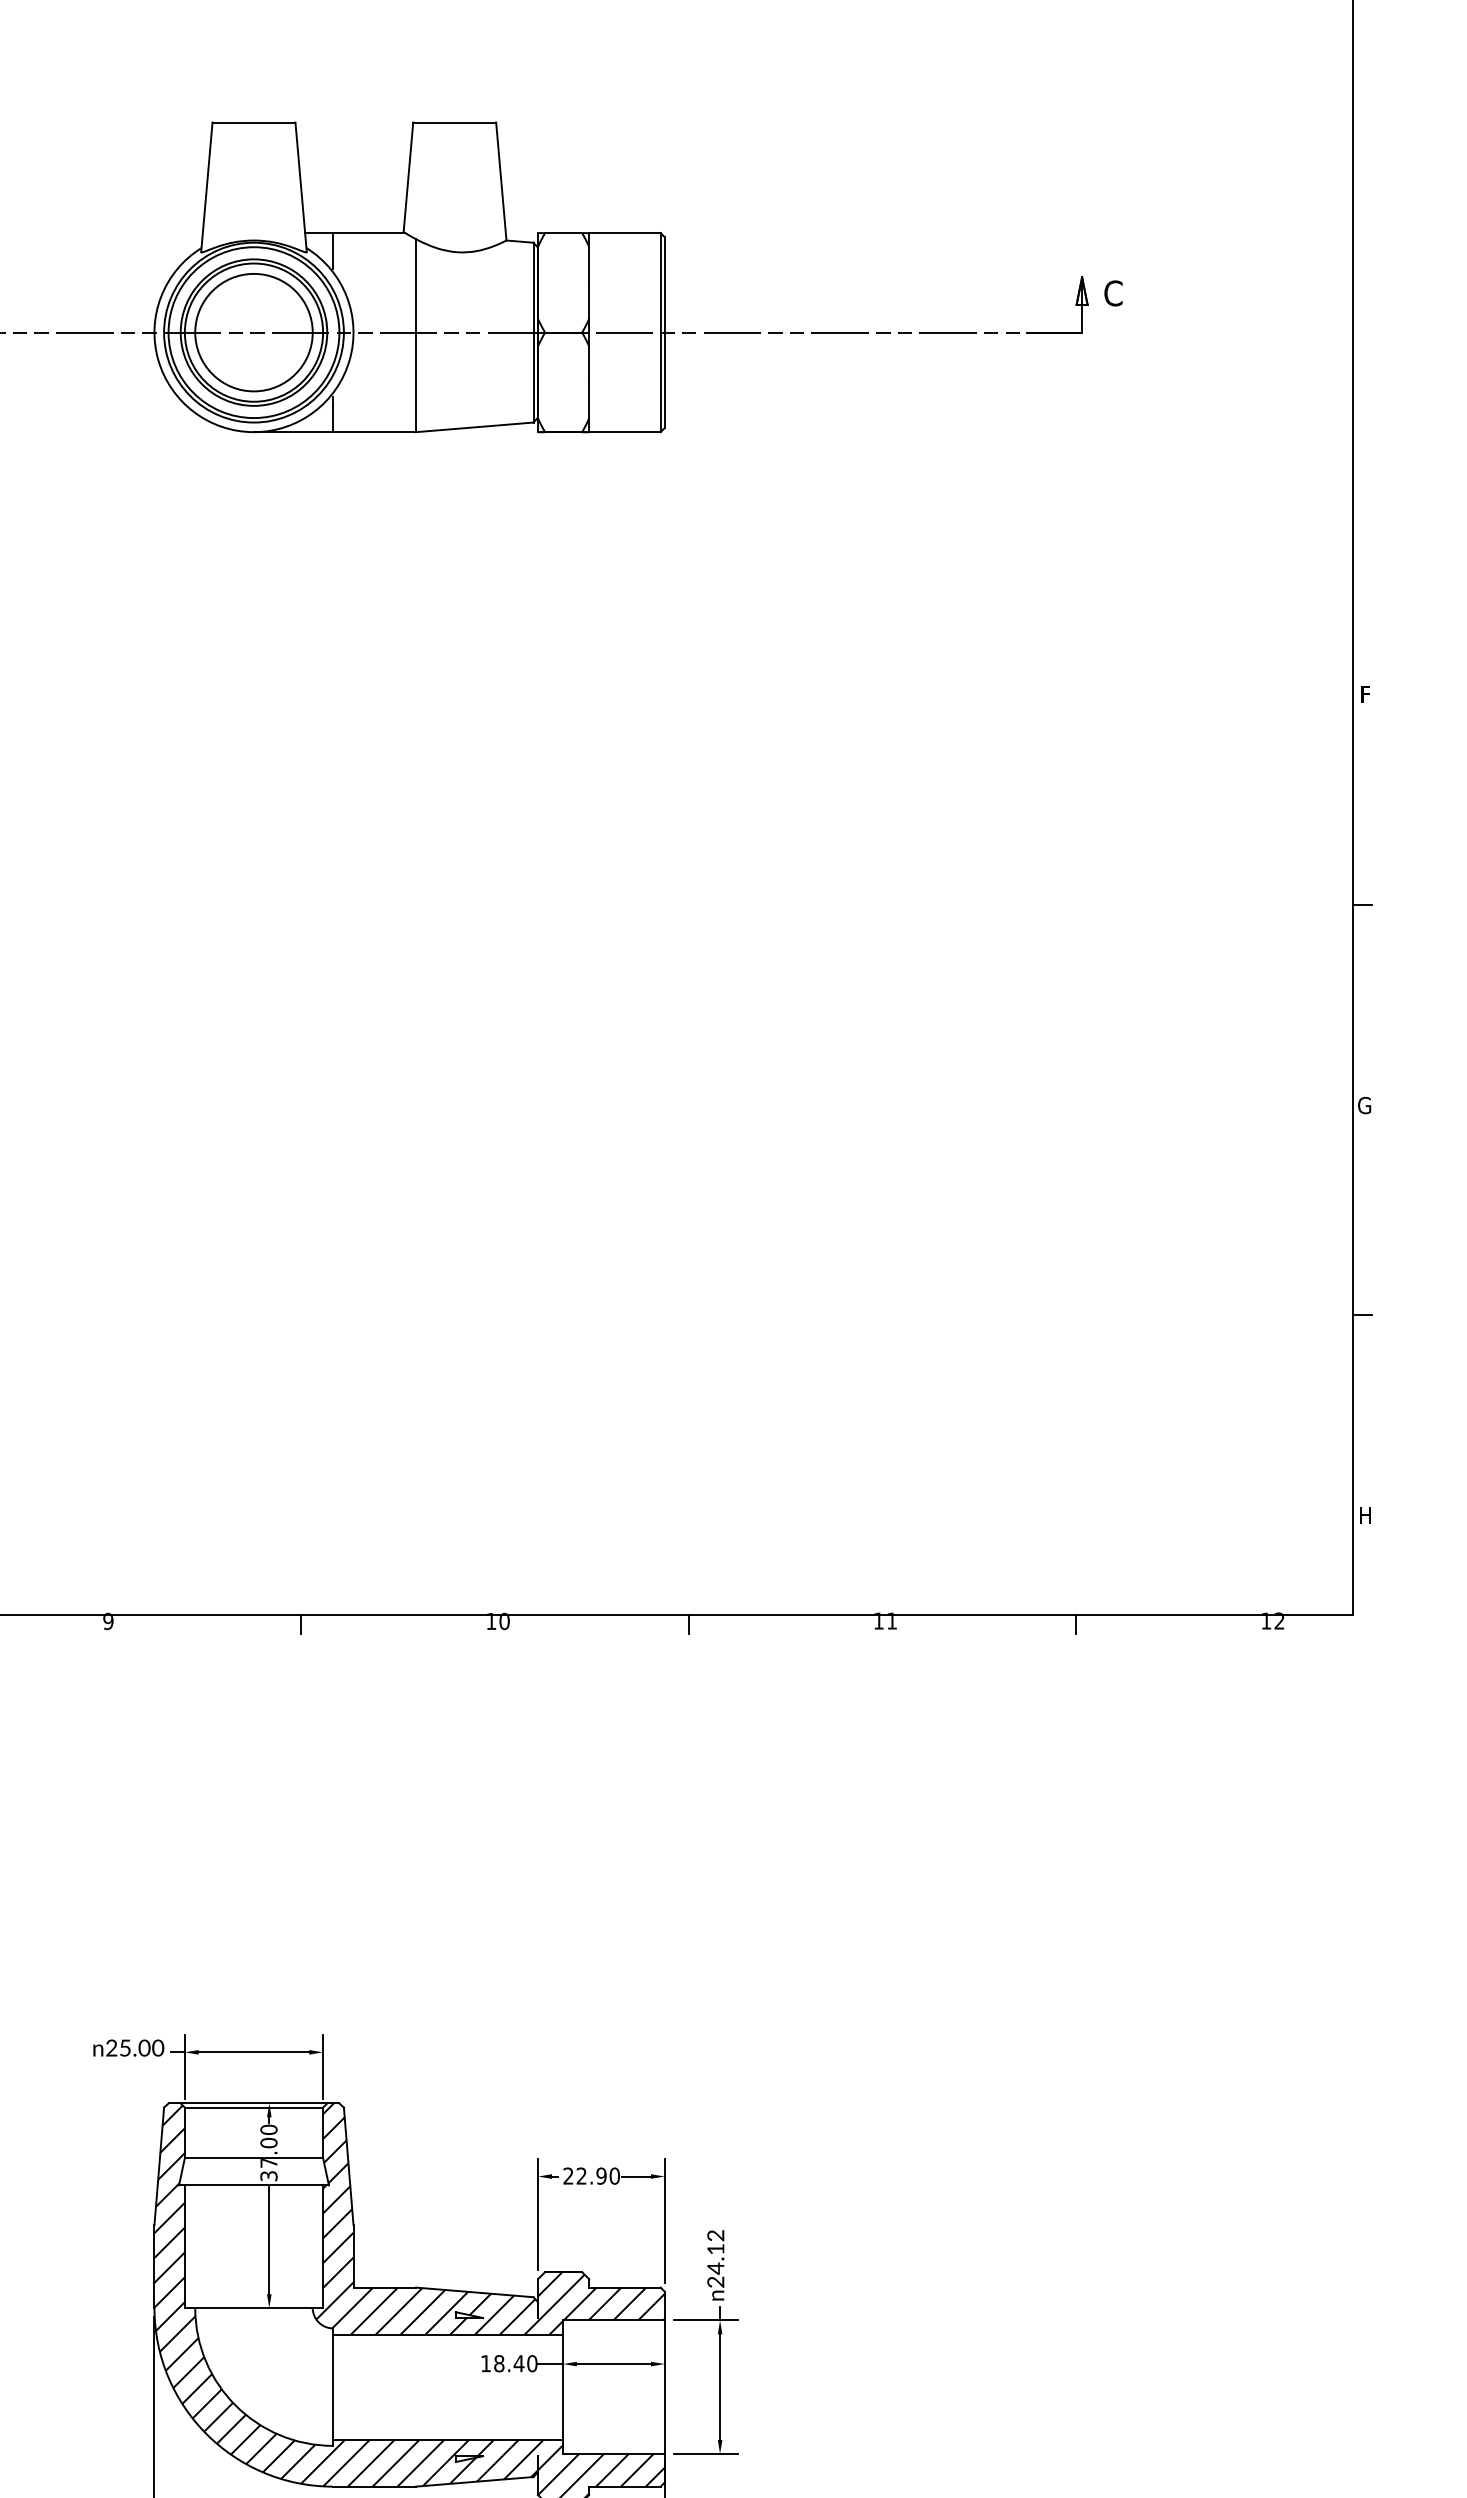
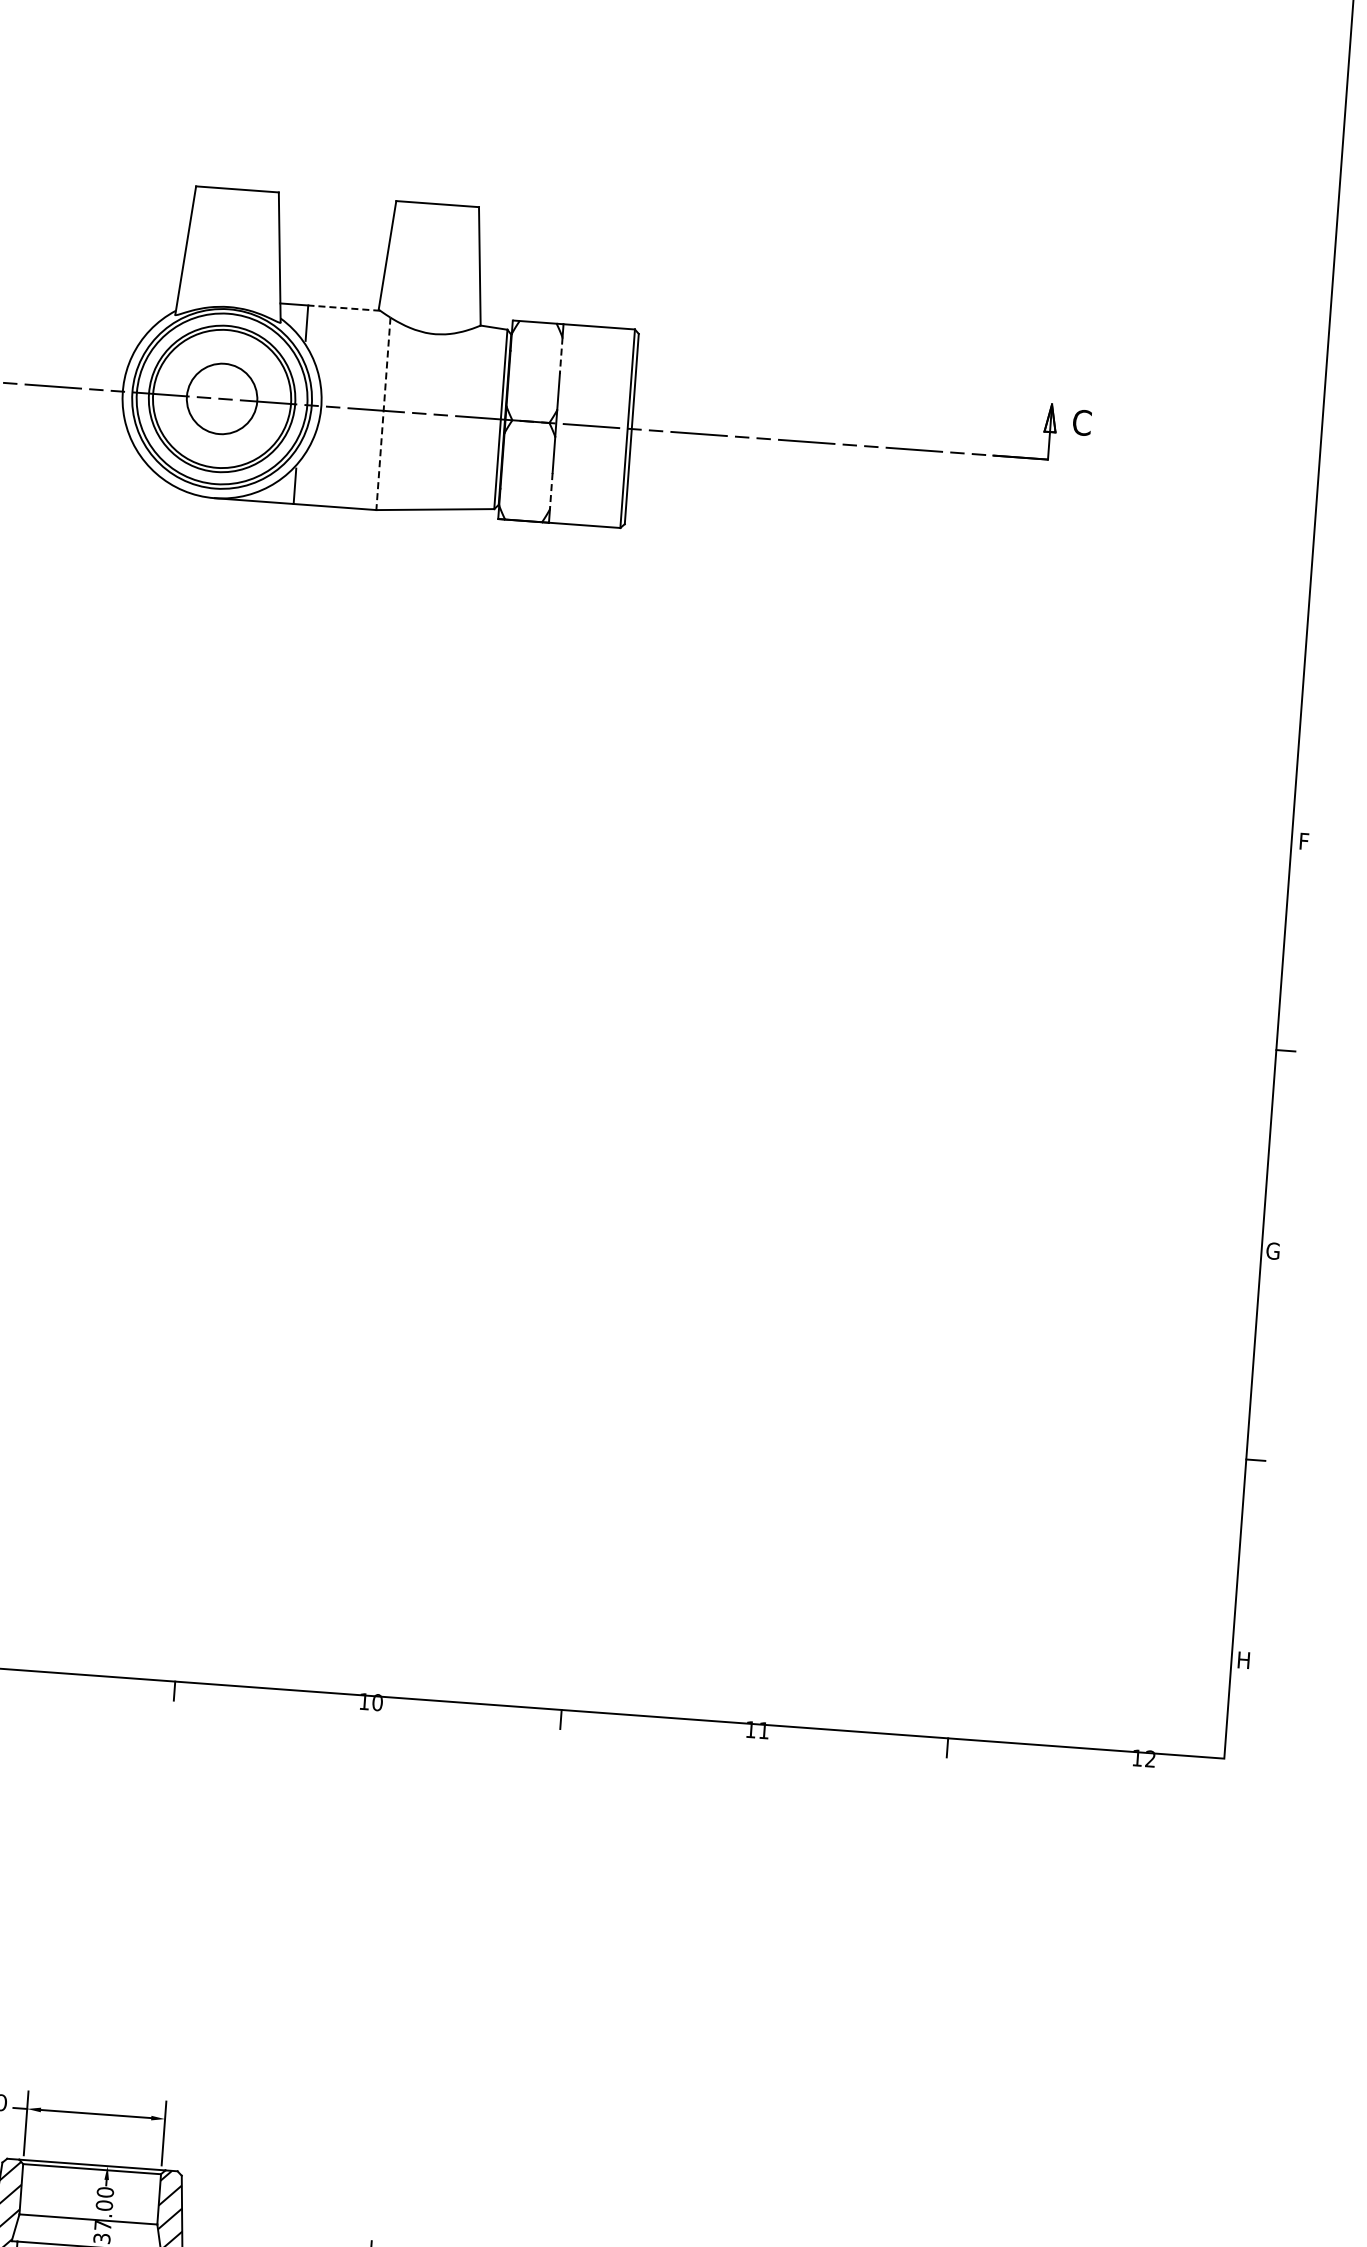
line: (368, 233) -> (343, 308), solid -> dashed
line: (589, 265) -> (561, 356), solid -> dashed
circle: (253, 332) -> (221, 398), size x0.6
line: (416, 336) -> (383, 414), solid -> dashed
line: (589, 401) -> (551, 492), solid -> dashed

